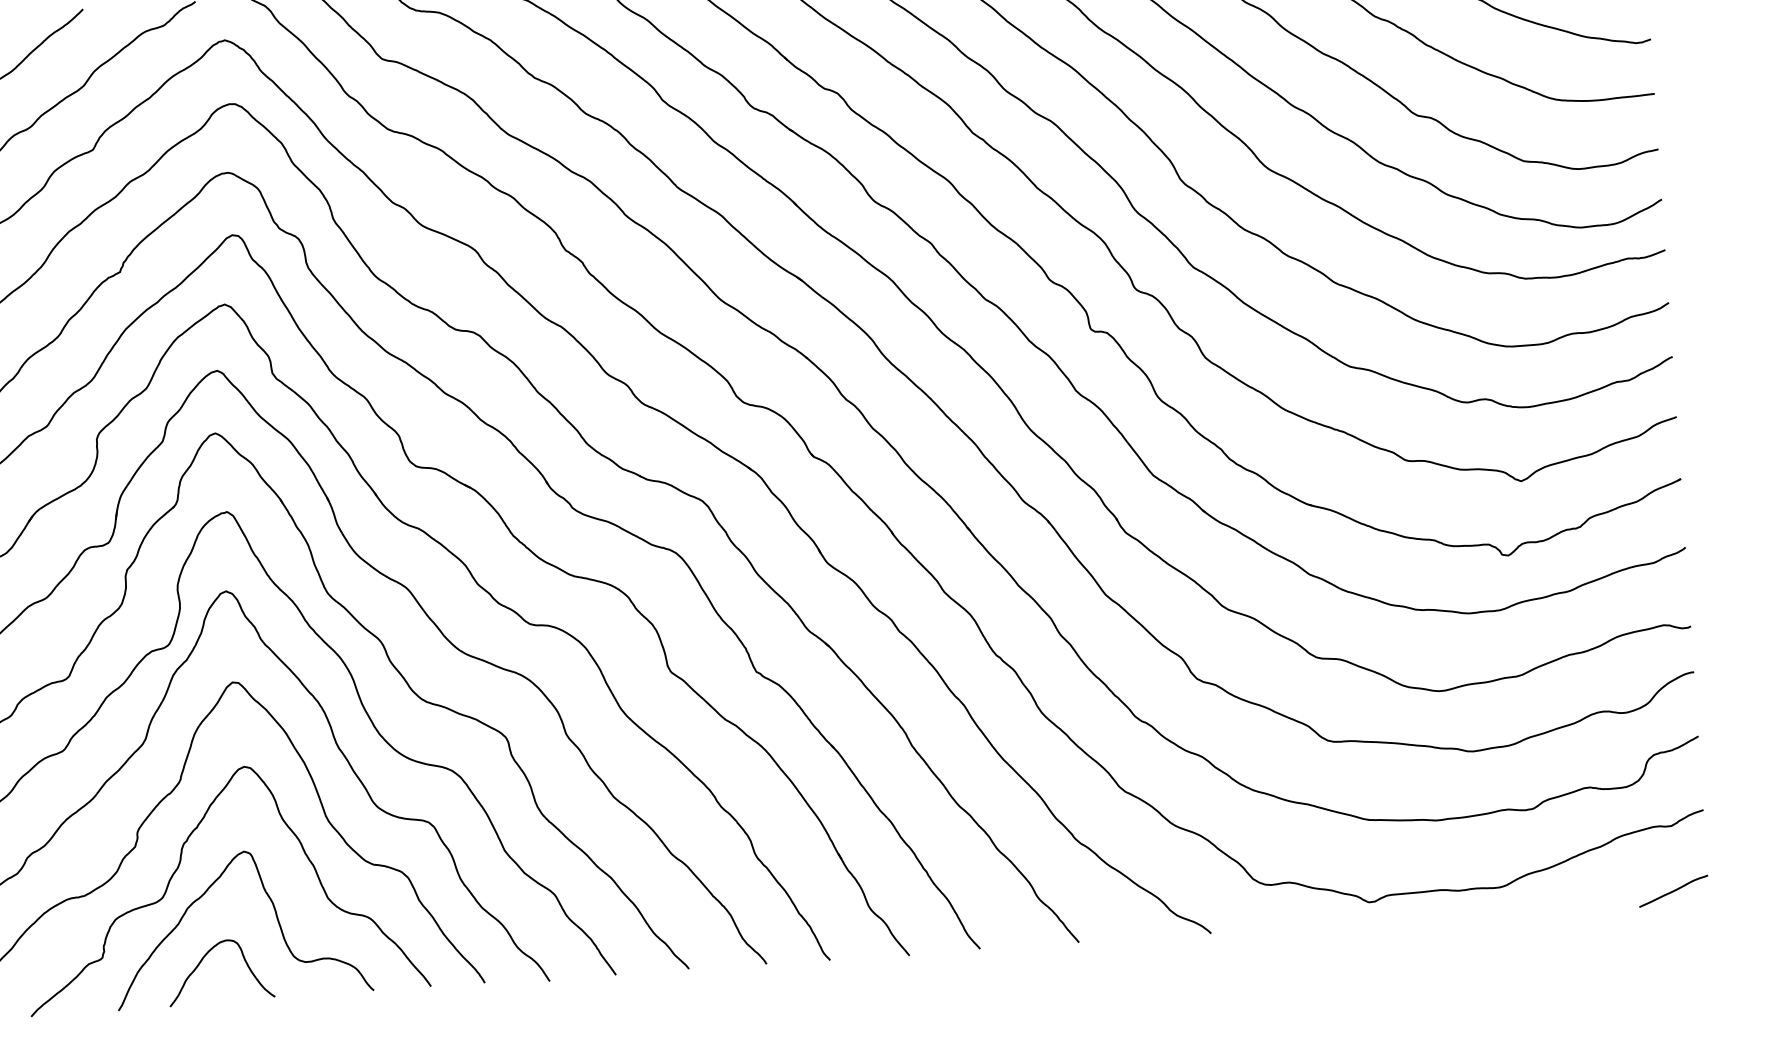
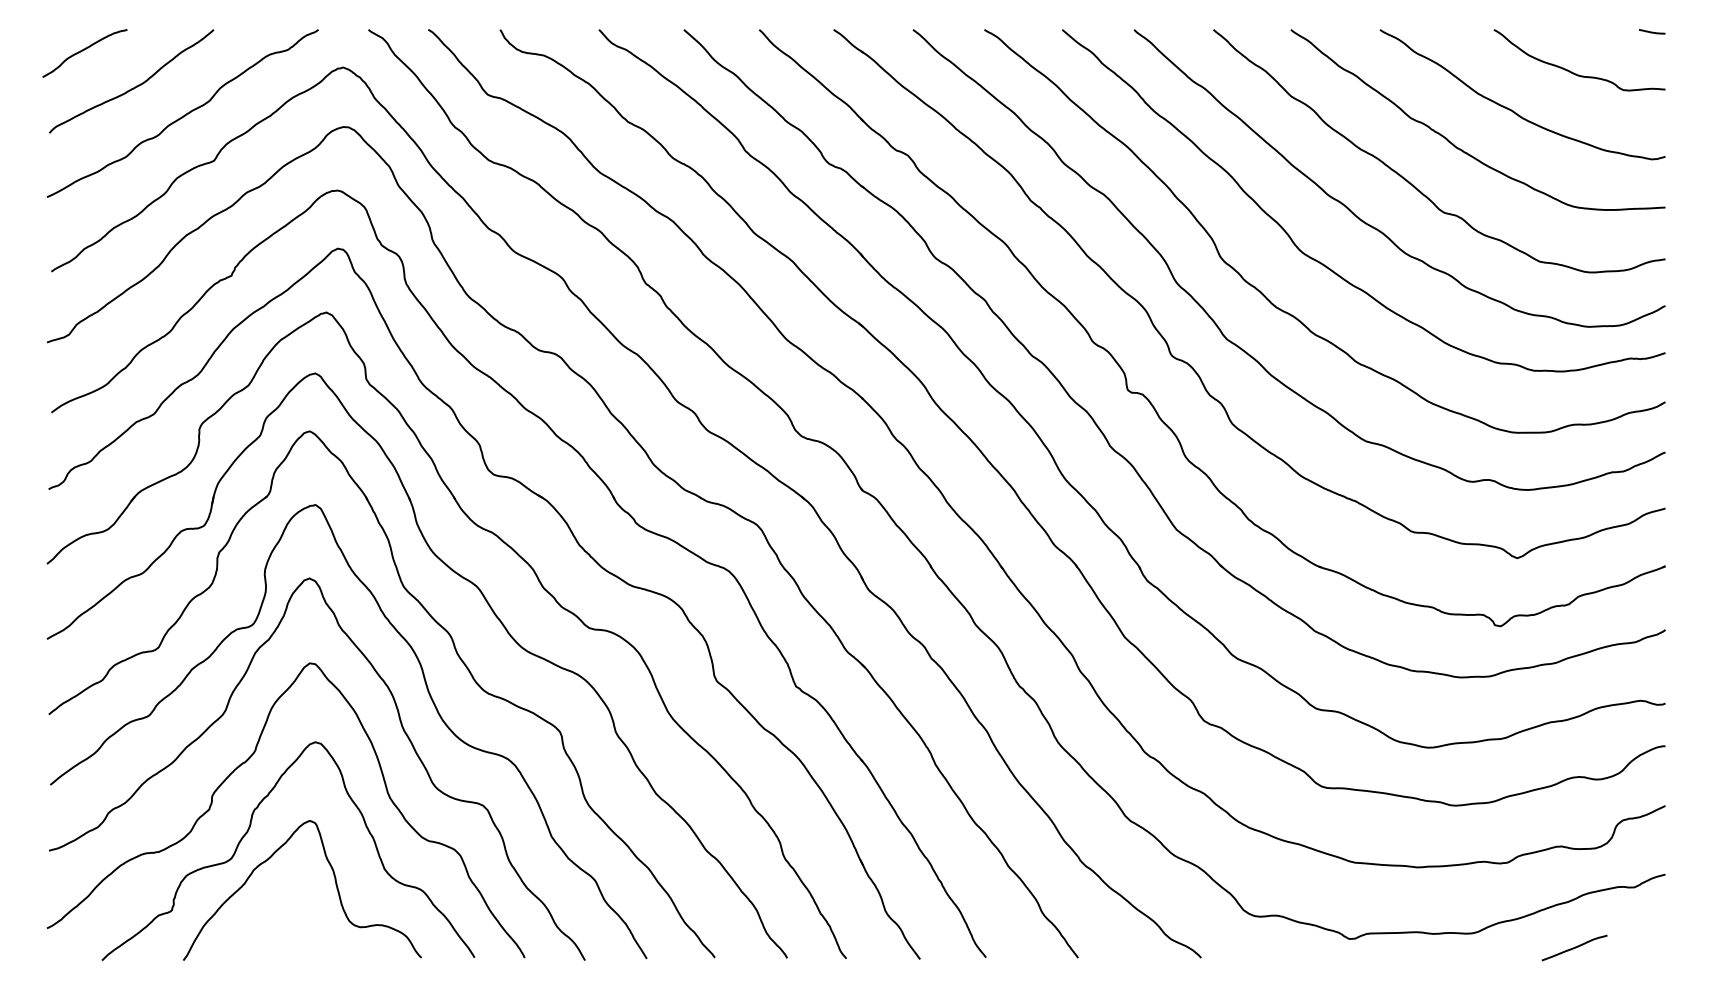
curve: (1673, 890) -> (1574, 947), moved
curve: (203, 959) -> (265, 918), removed

